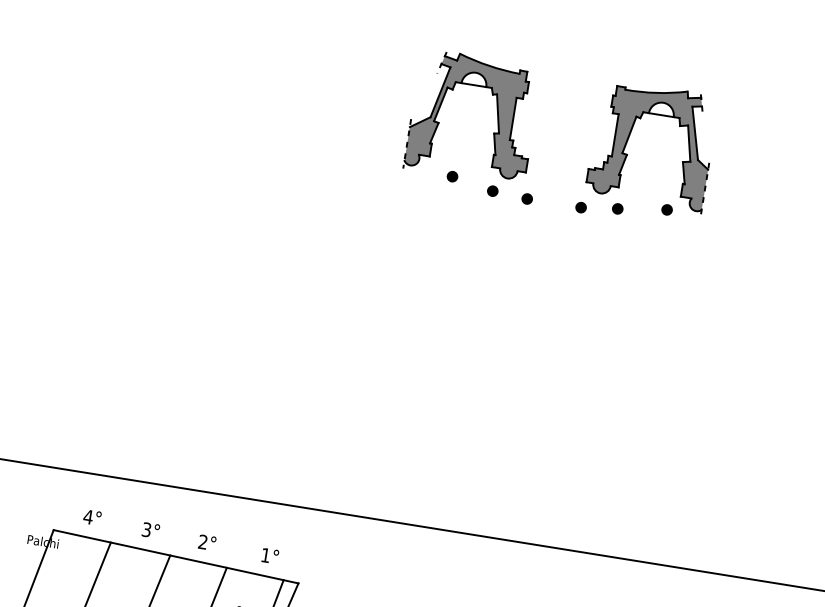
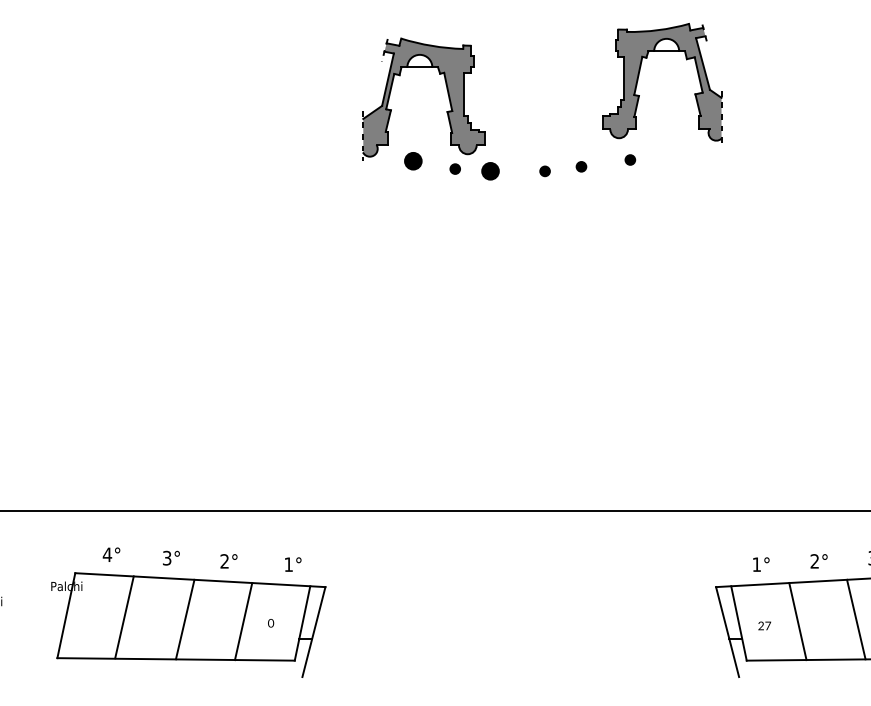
part: (630, 135) -> (639, 76), moved
part: (451, 175) -> (412, 160), size x1.6
part: (527, 199) -> (490, 171), size x1.6

